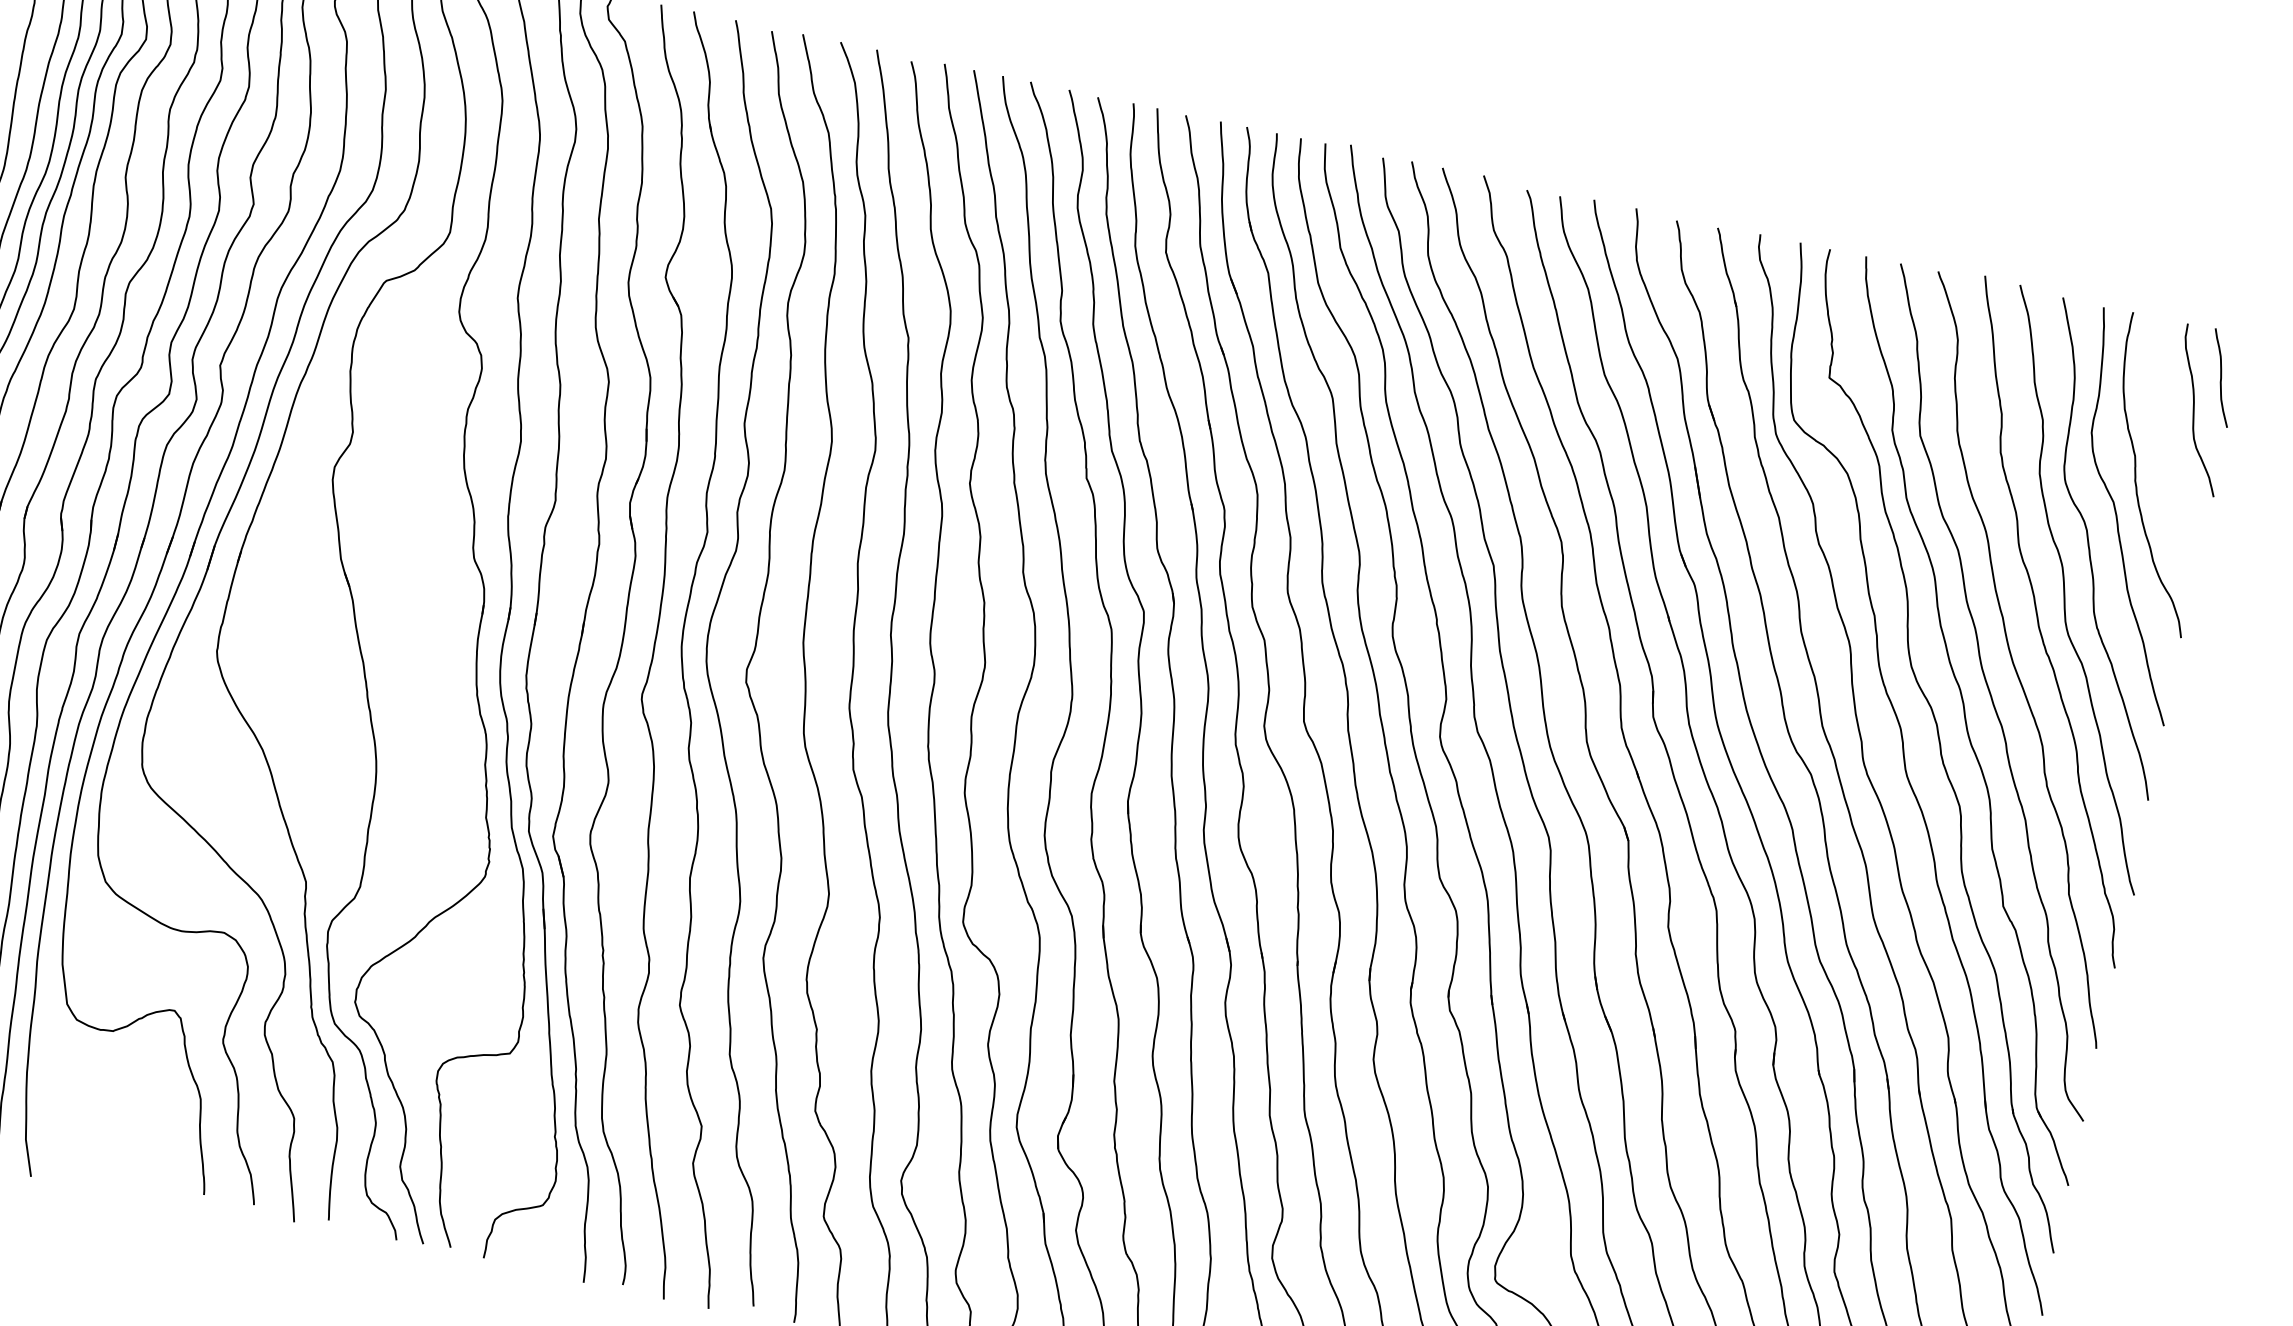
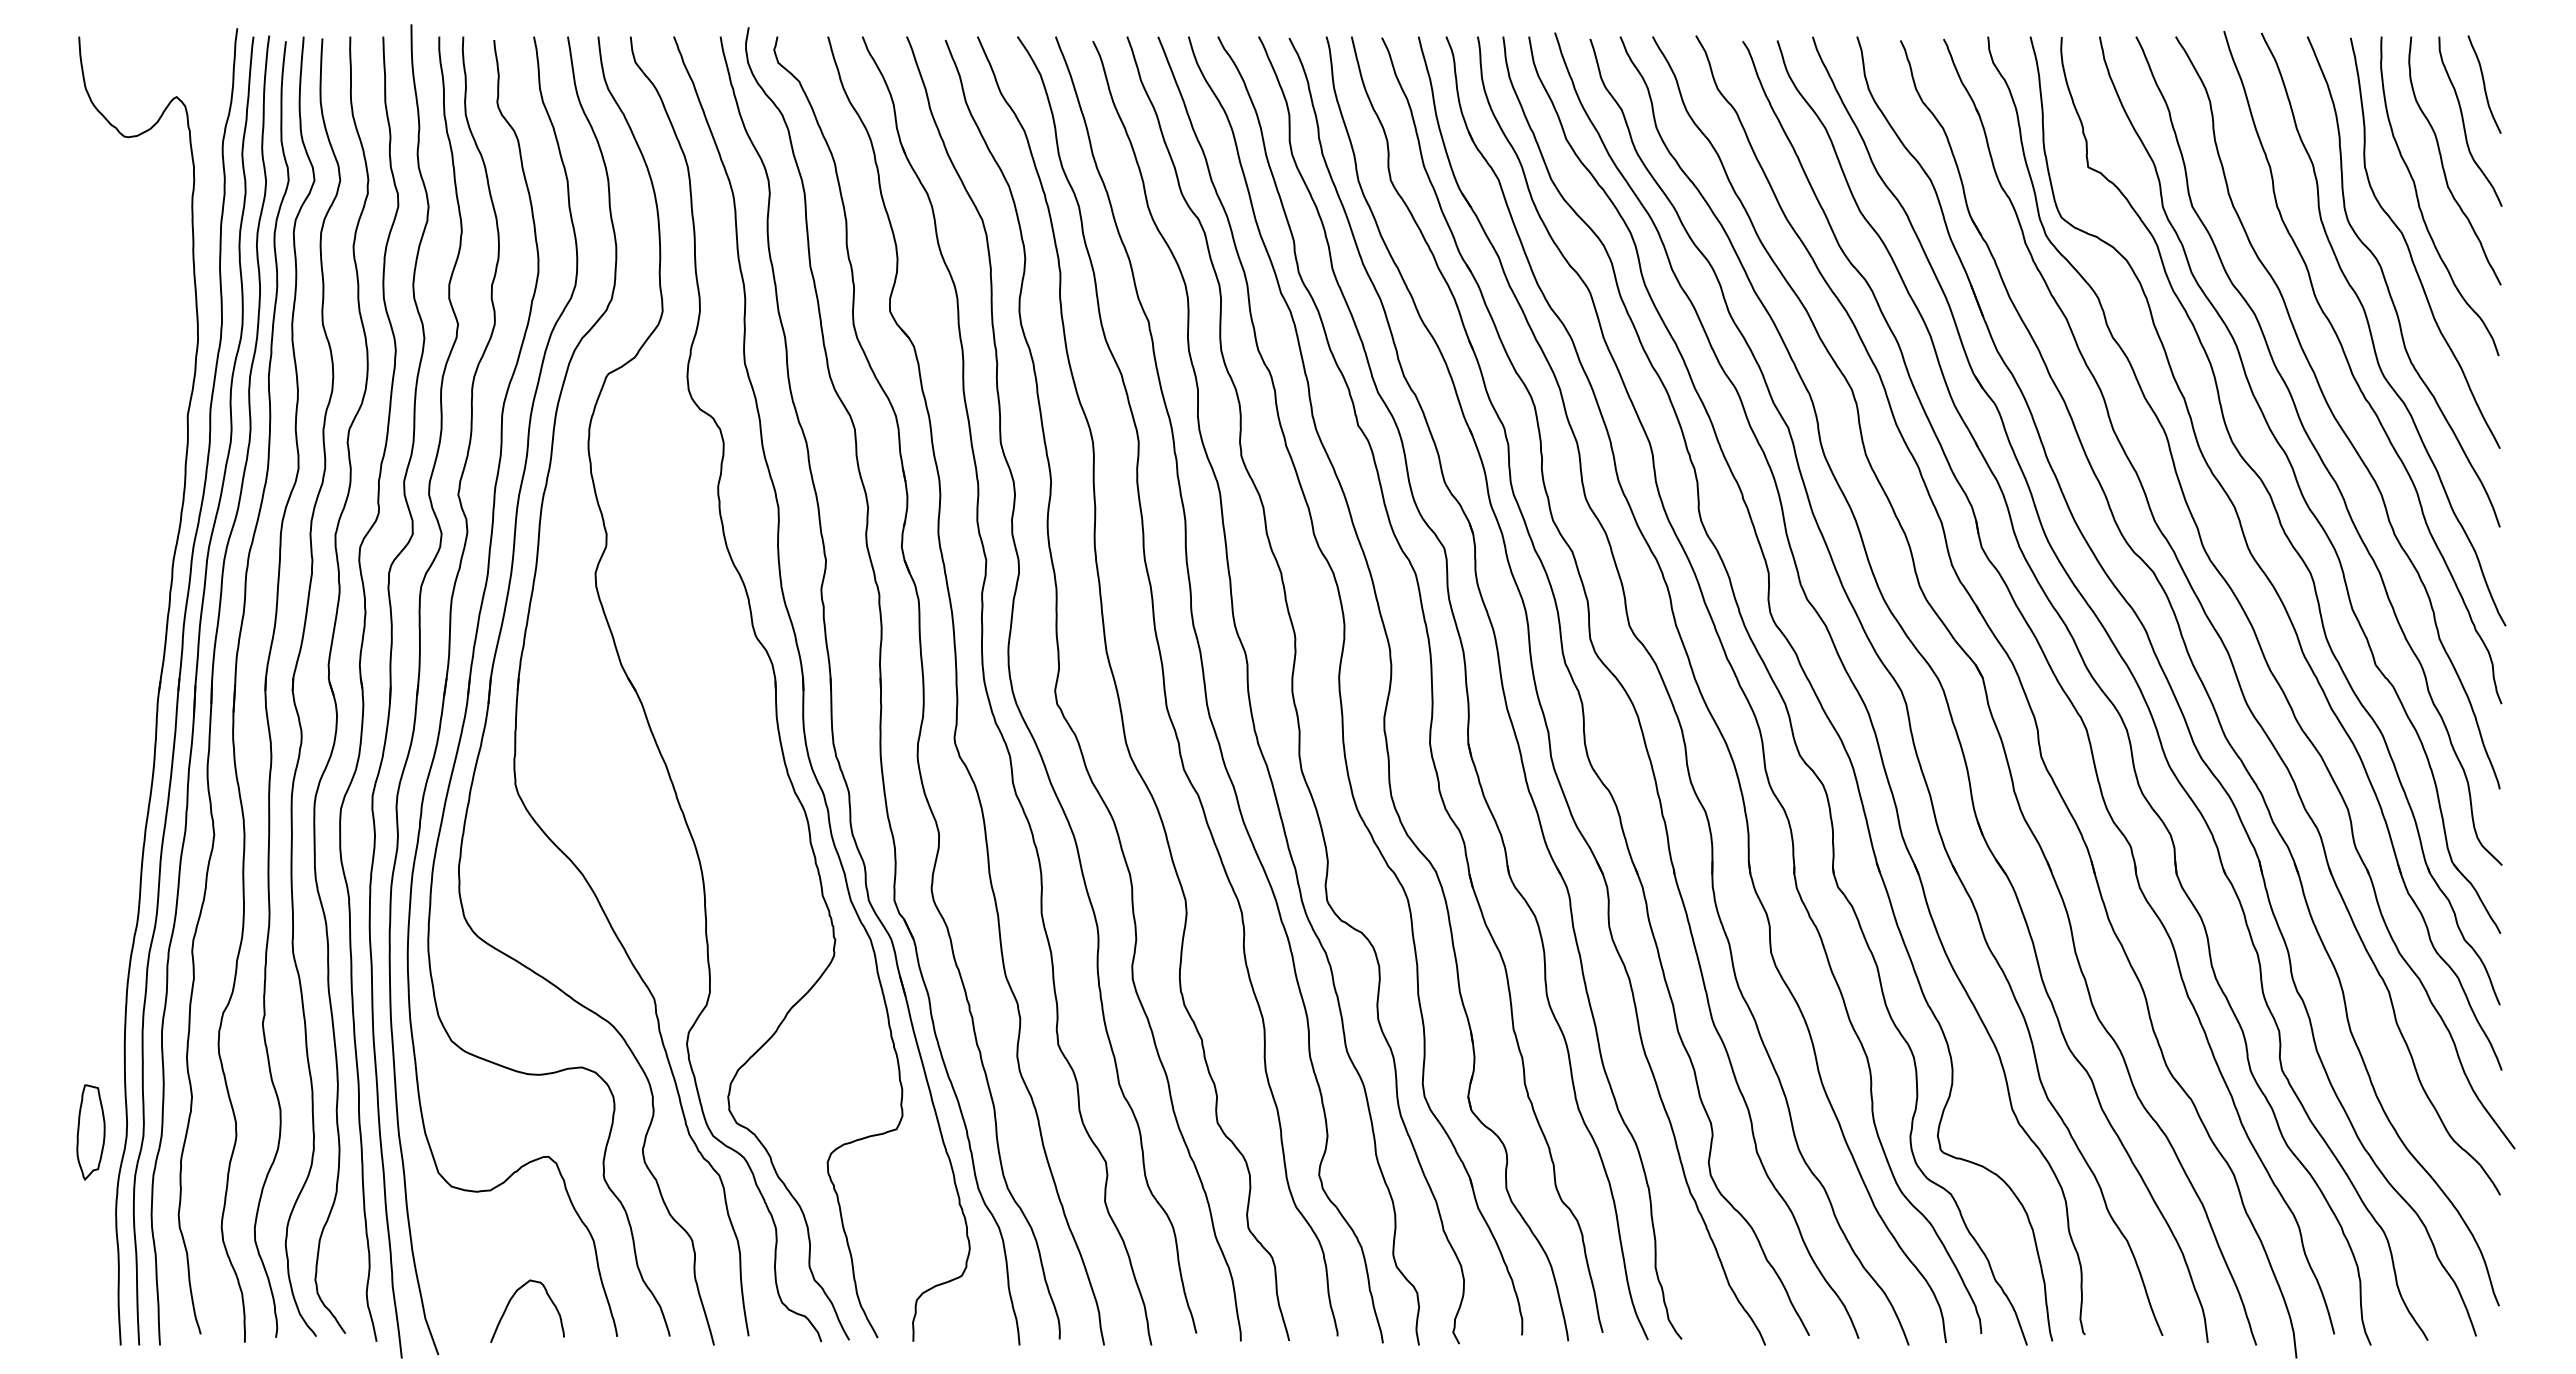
curve: (2166, 444) -> (2443, 163), added
curve: (109, 1141) -> (510, 1302), added

